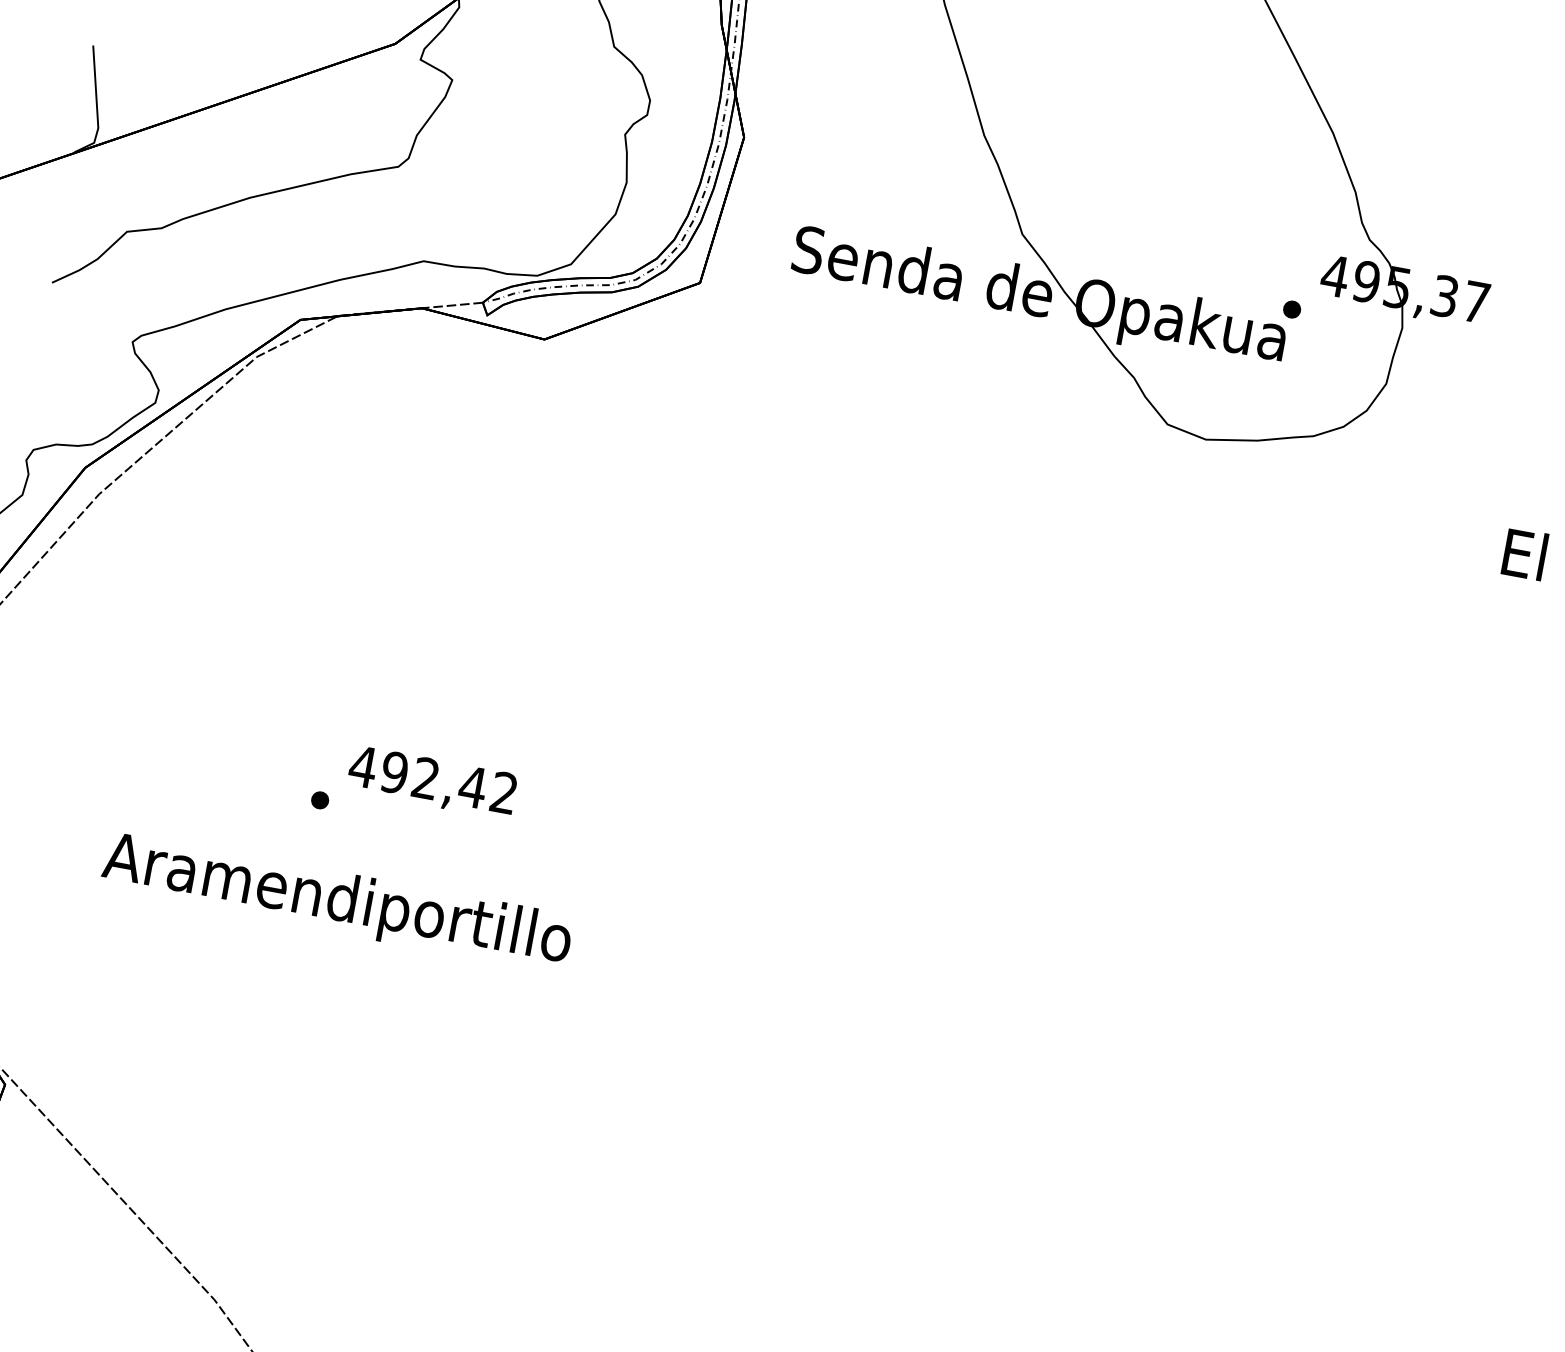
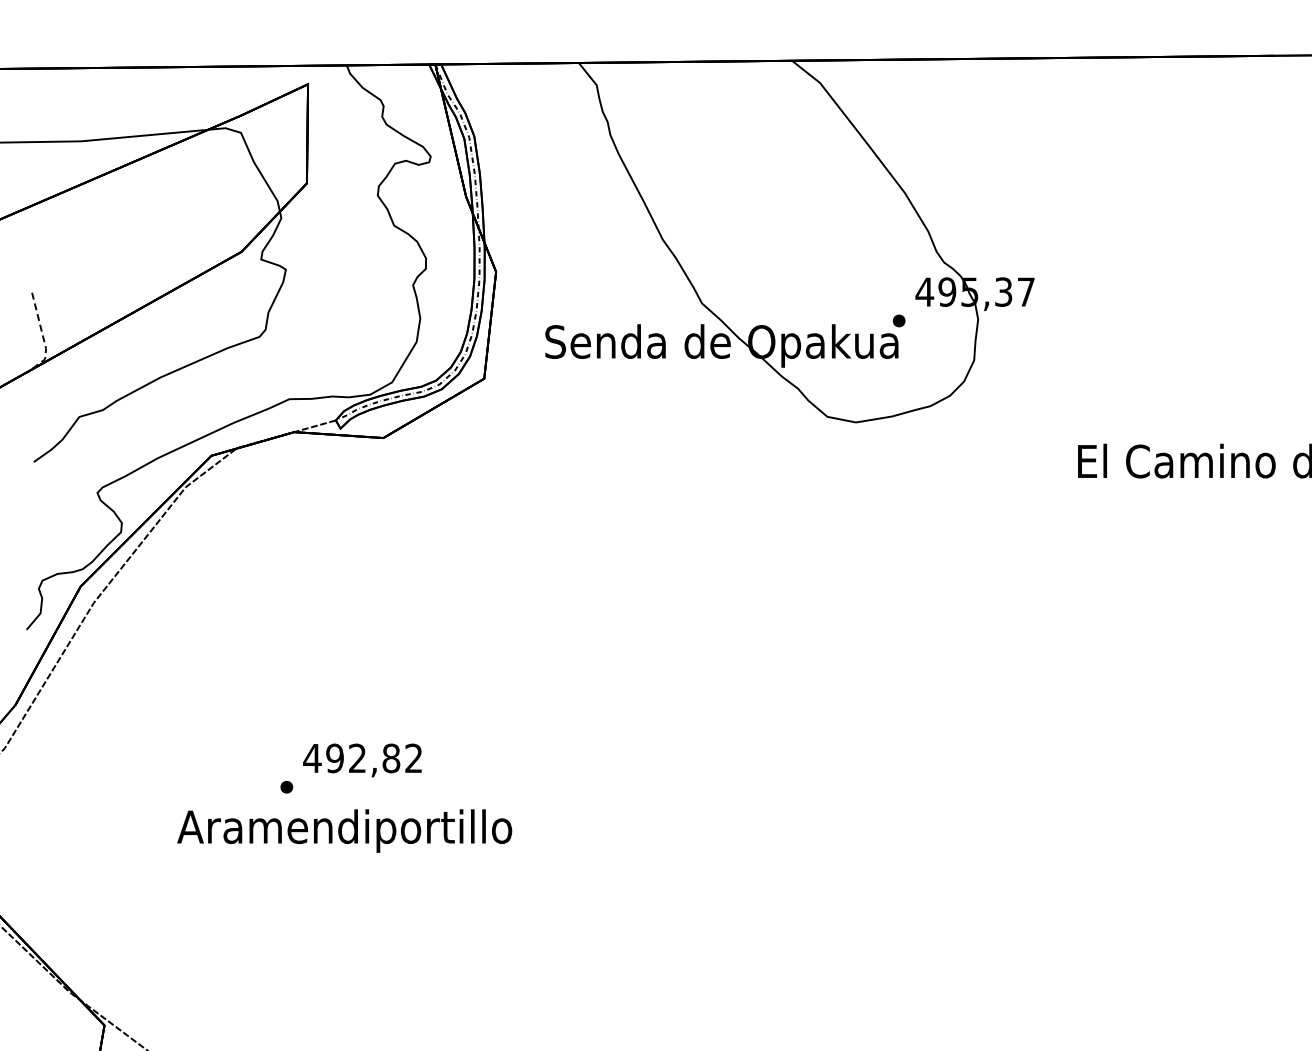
line: (96, 107) -> (42, 334), solid -> dashed
text: (473, 787) -> (391, 758), 492,42 -> 492,82
text: (336, 901) -> (344, 830), moved

